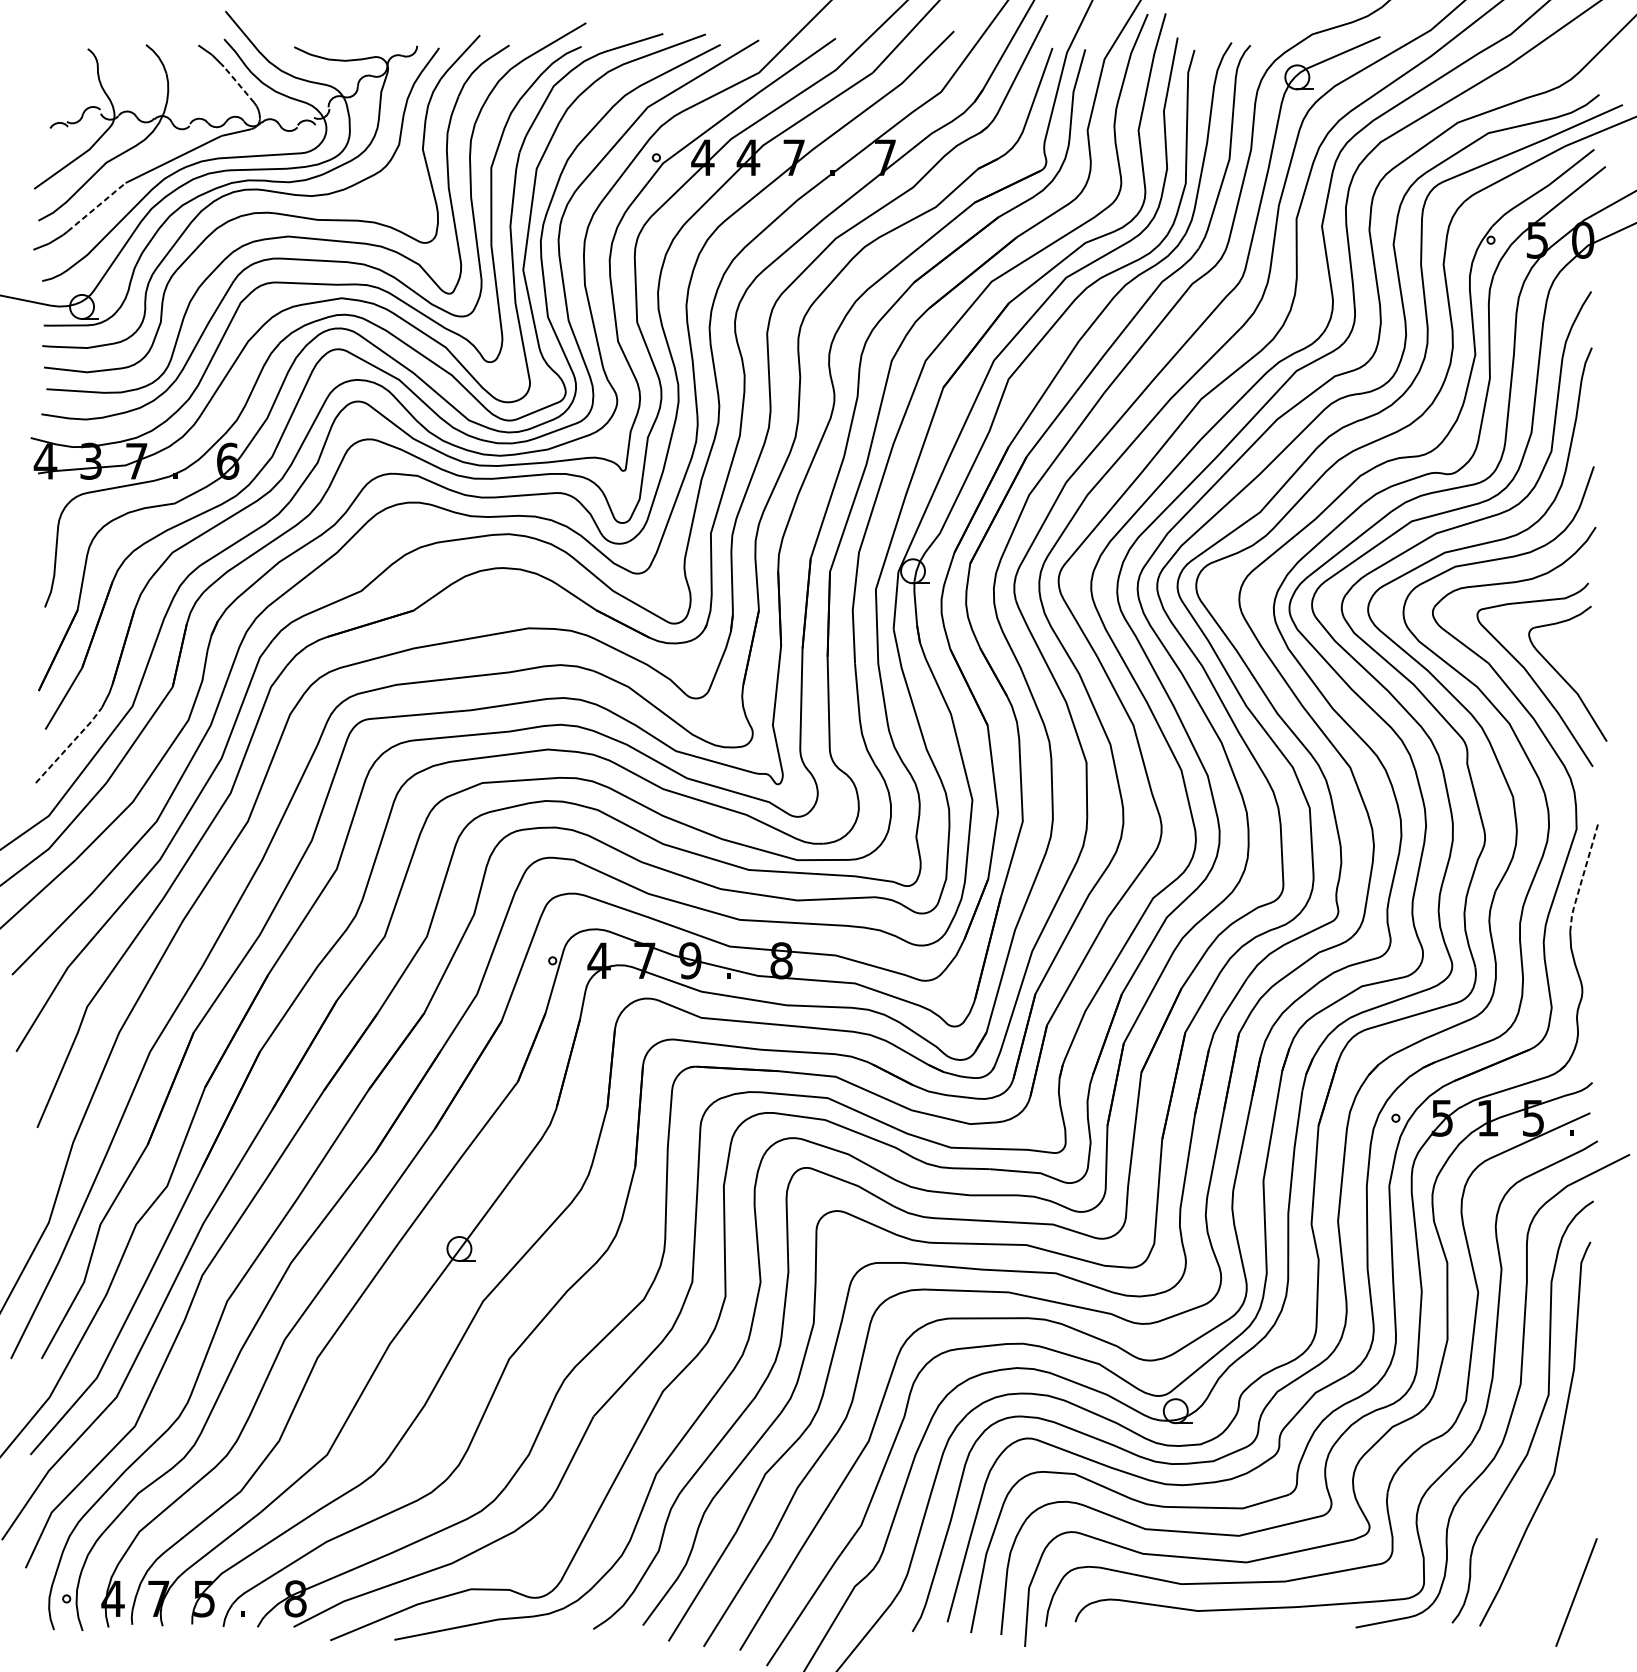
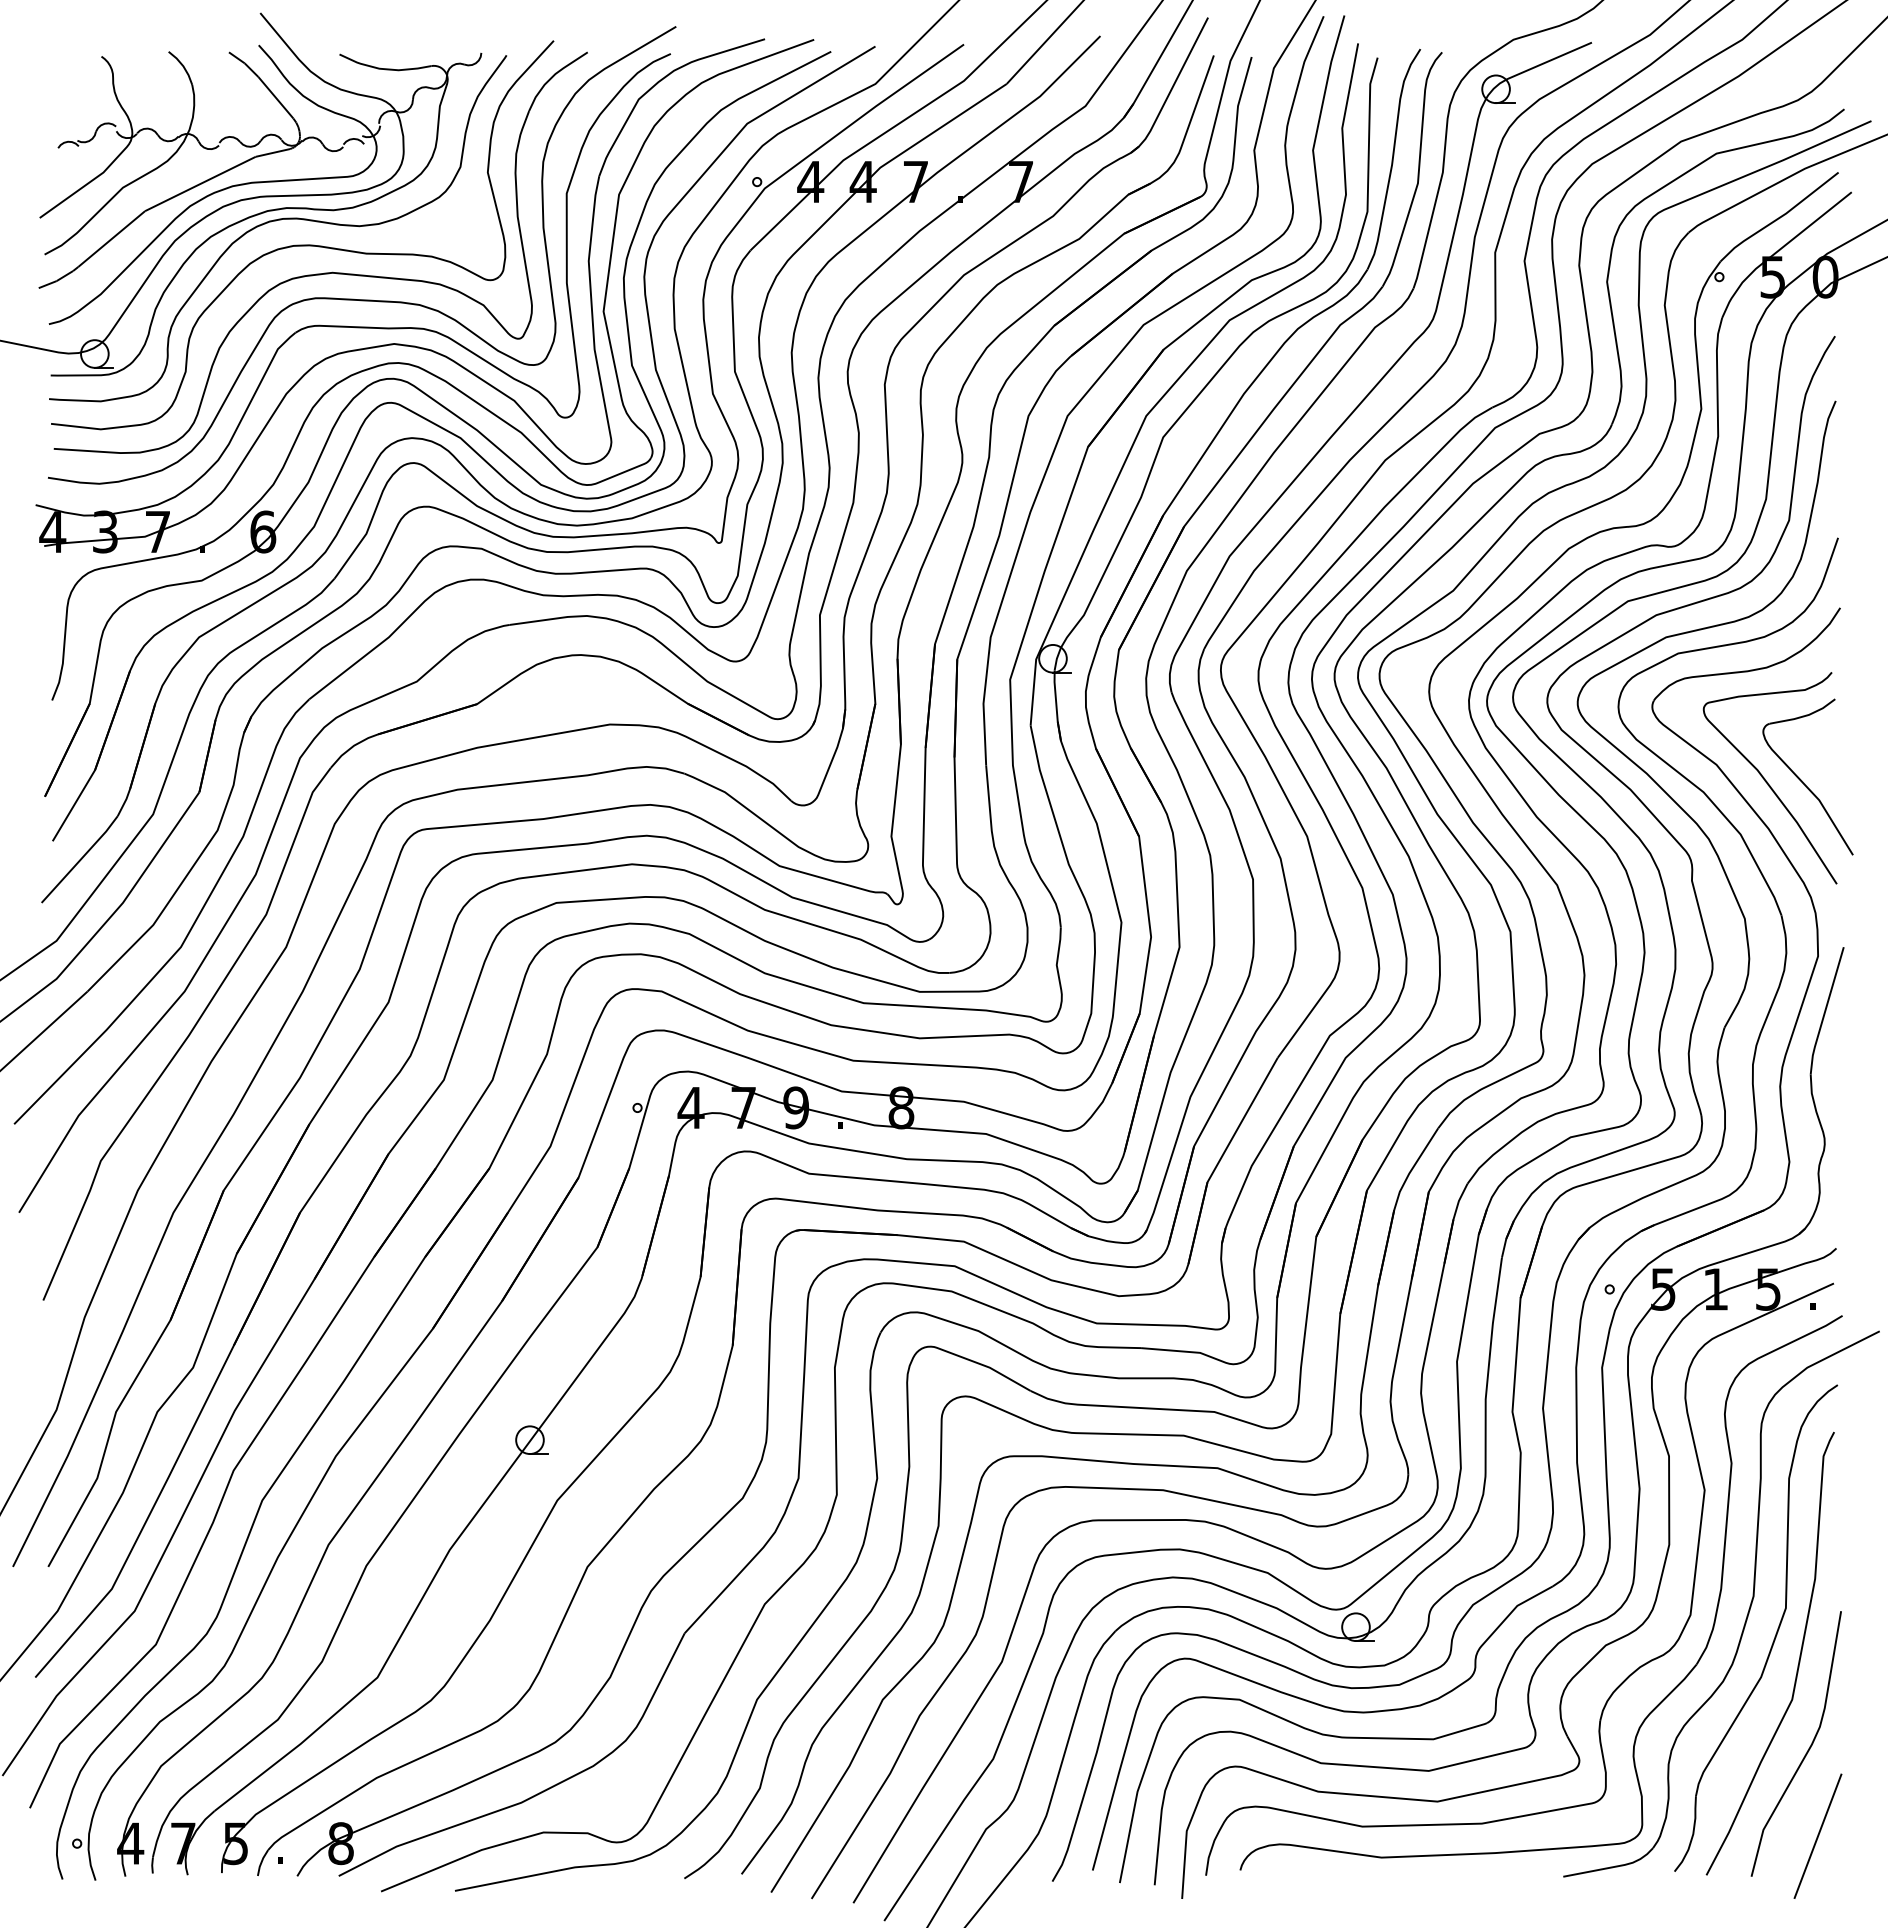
line: (238, 84) -> (275, 97), dashed -> solid
line: (97, 206) -> (112, 238), dashed -> solid
line: (69, 745) -> (80, 859), dashed -> solid
line: (1583, 877) -> (1825, 1011), dashed -> solid
curve: (1566, 1518) -> (1806, 1751), added

